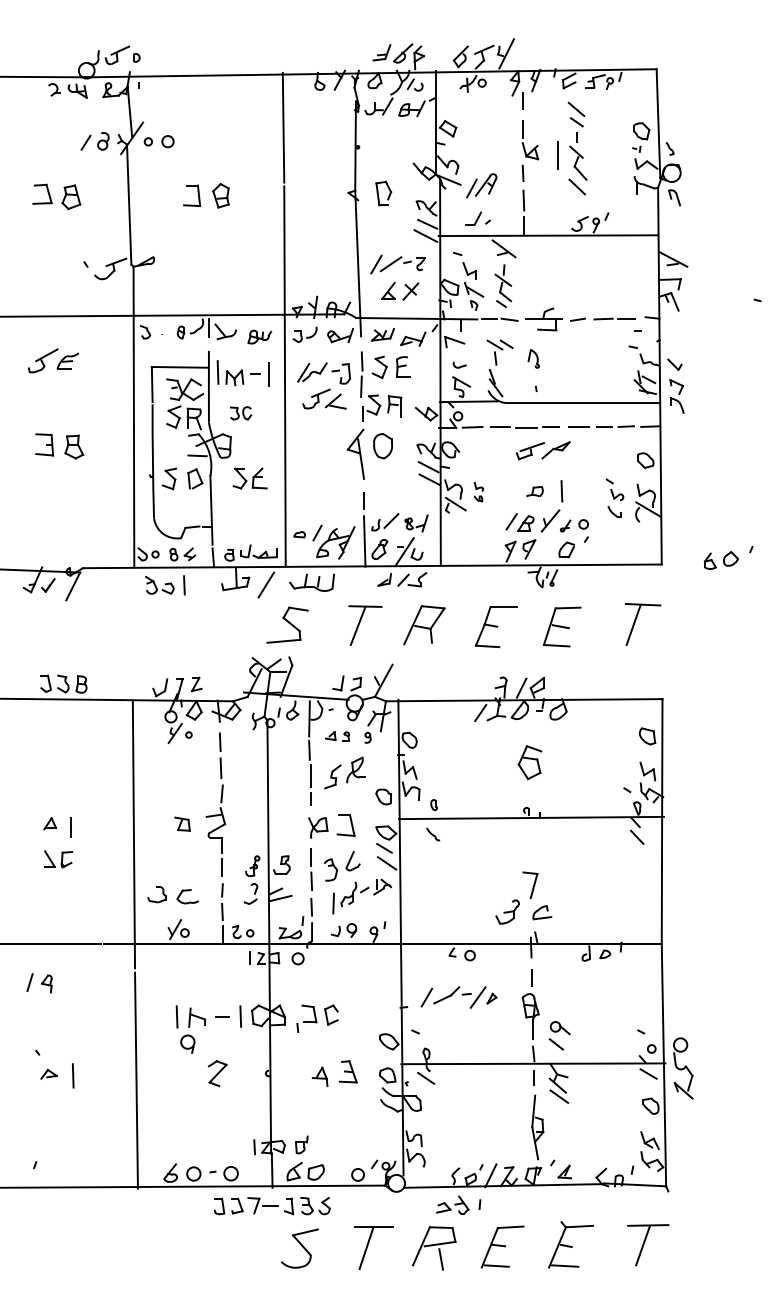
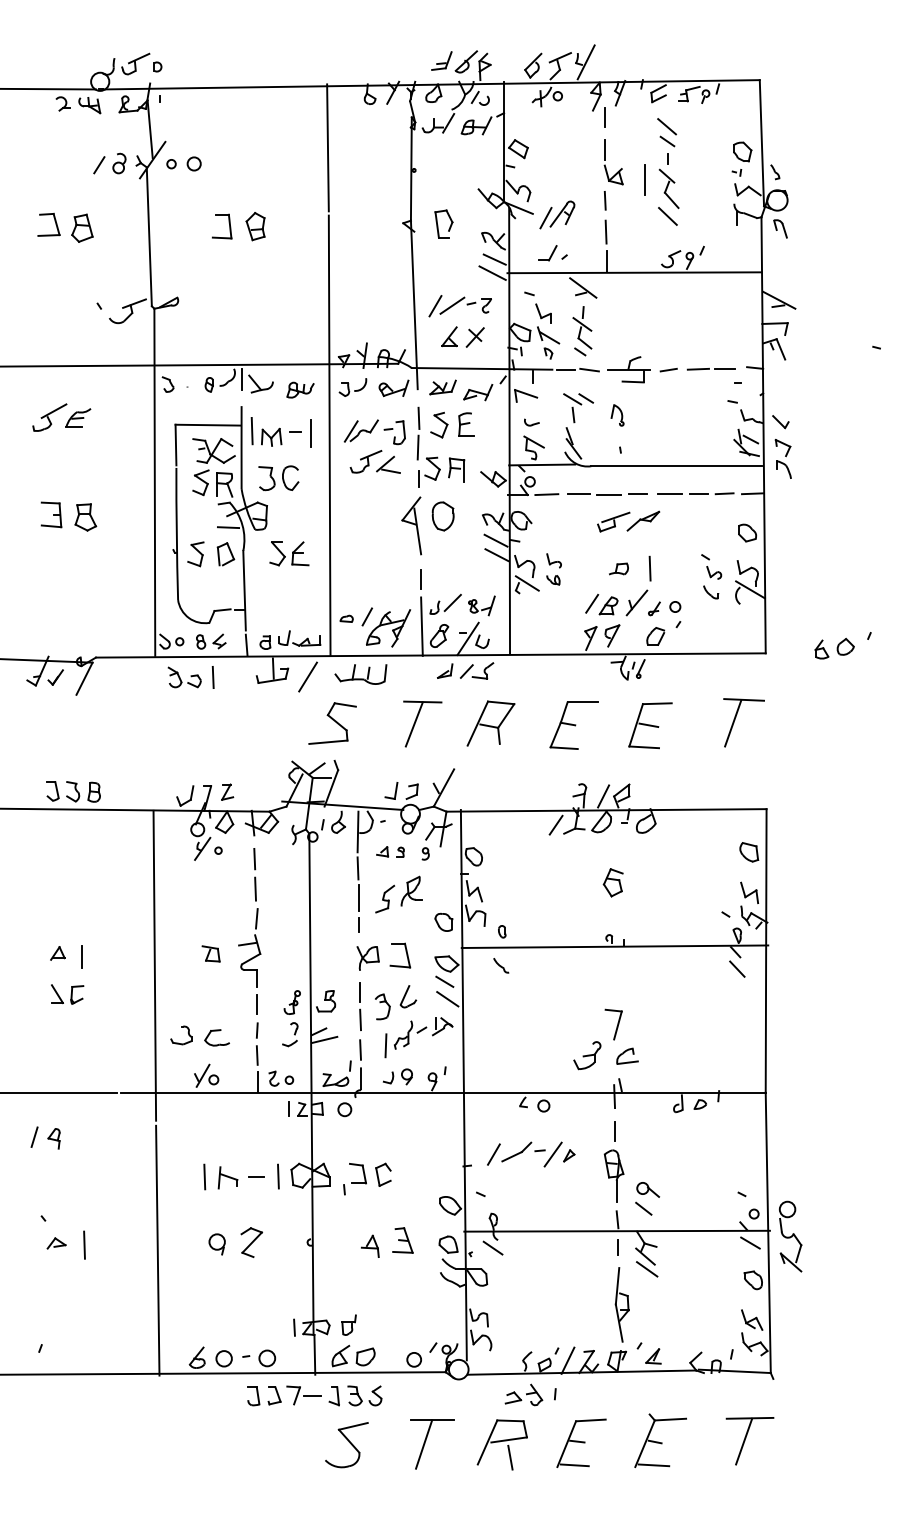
part: (240, 413) -> (278, 478), size x1.67
part: (478, 492) -> (553, 570), size x1.43
part: (529, 762) -> (612, 882), size x0.71
part: (187, 1043) -> (216, 1243), moved

